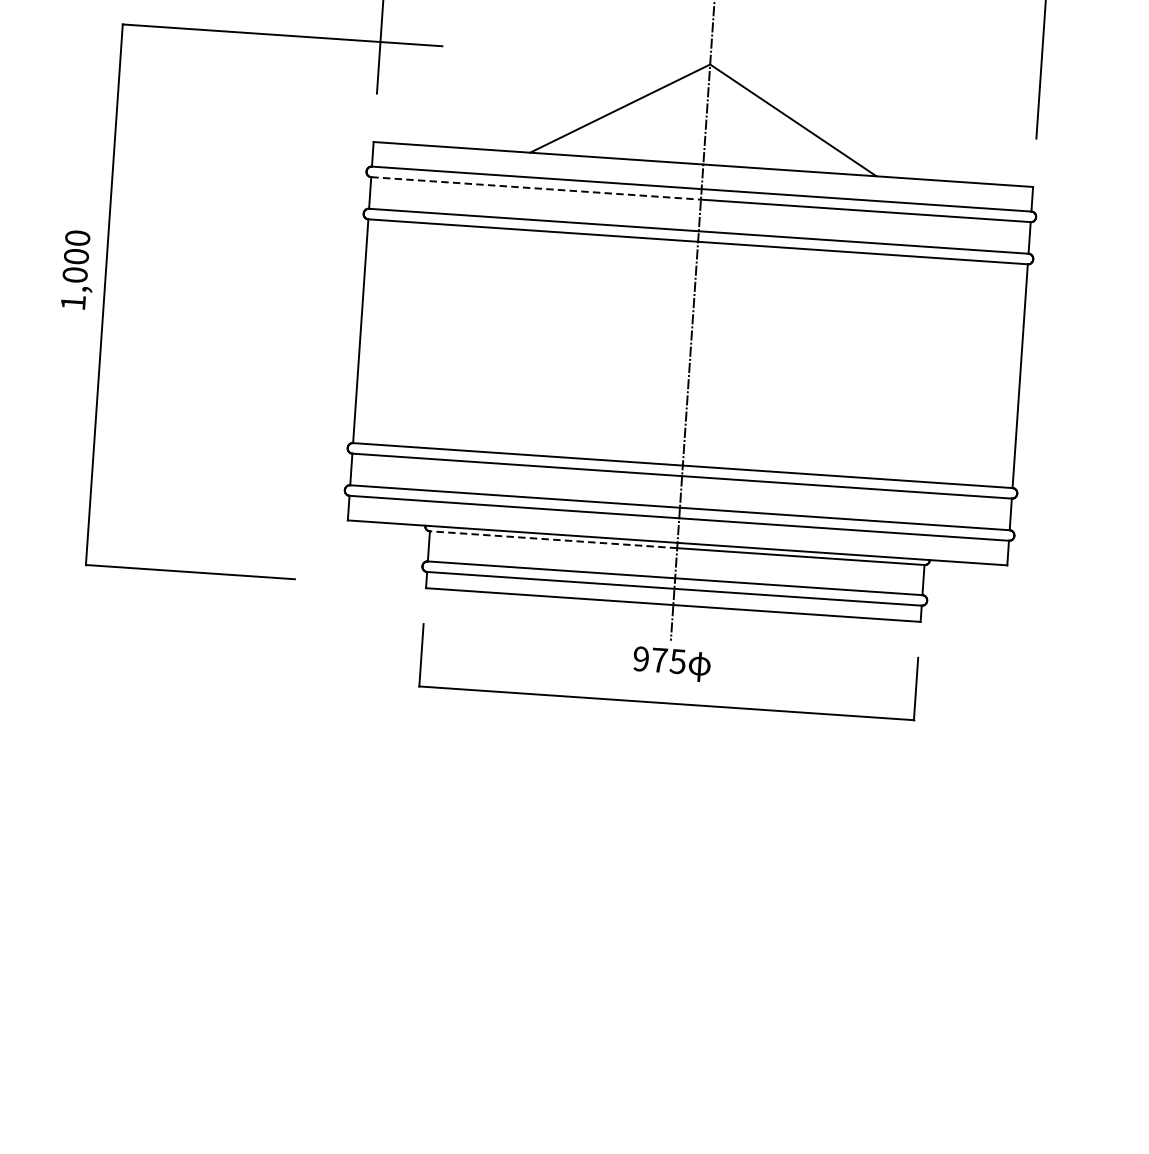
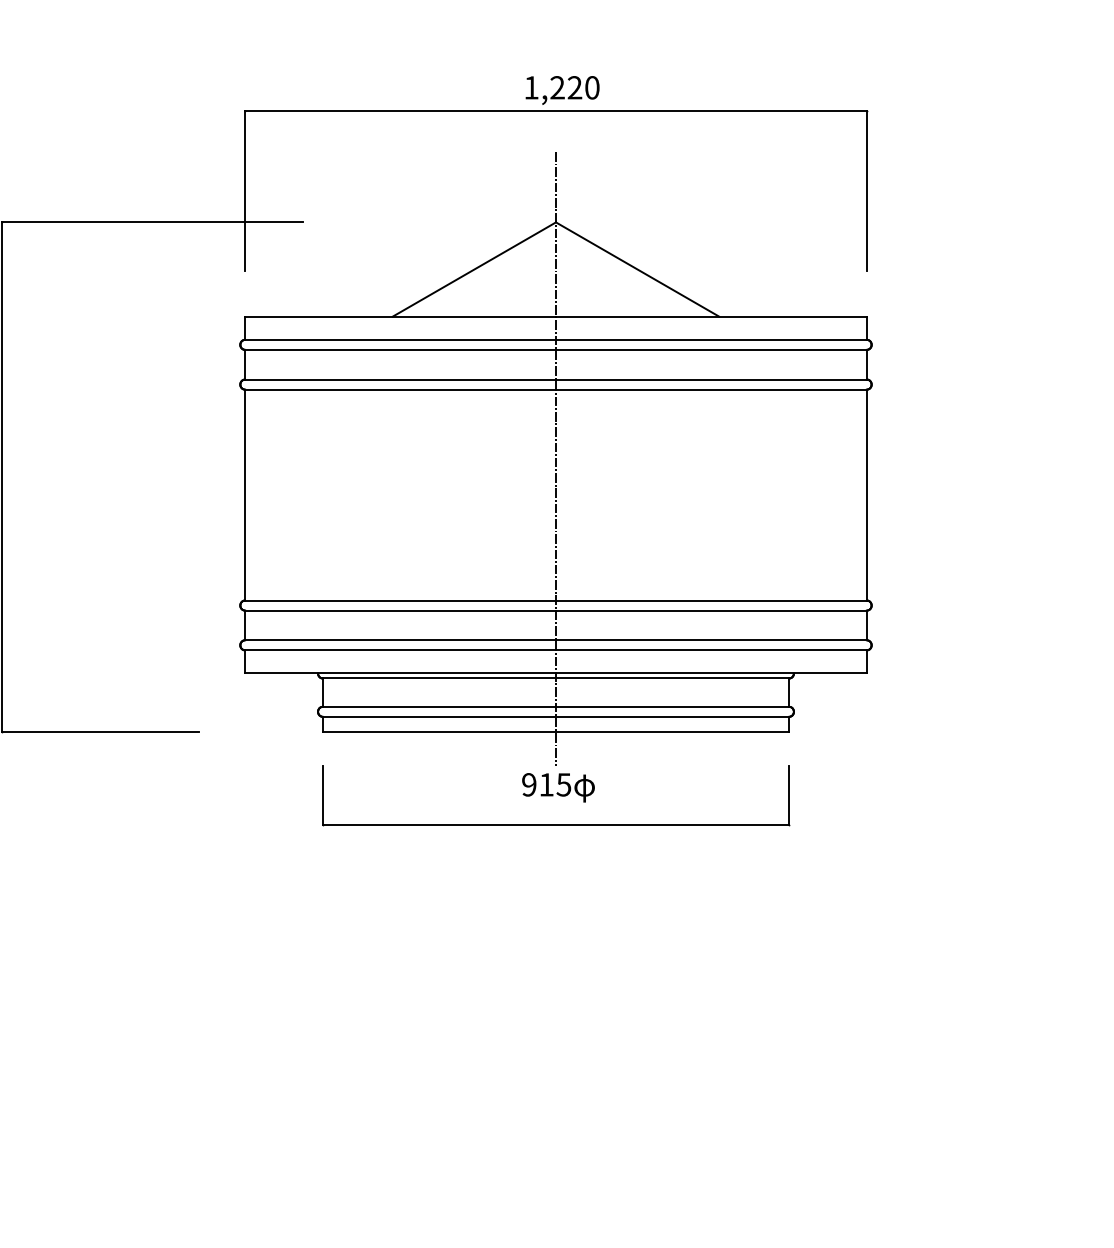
line: (537, 188) -> (401, 349), dashed -> solid
line: (553, 539) -> (439, 678), dashed -> solid
text: (659, 659) -> (546, 784), 975 -> 915

